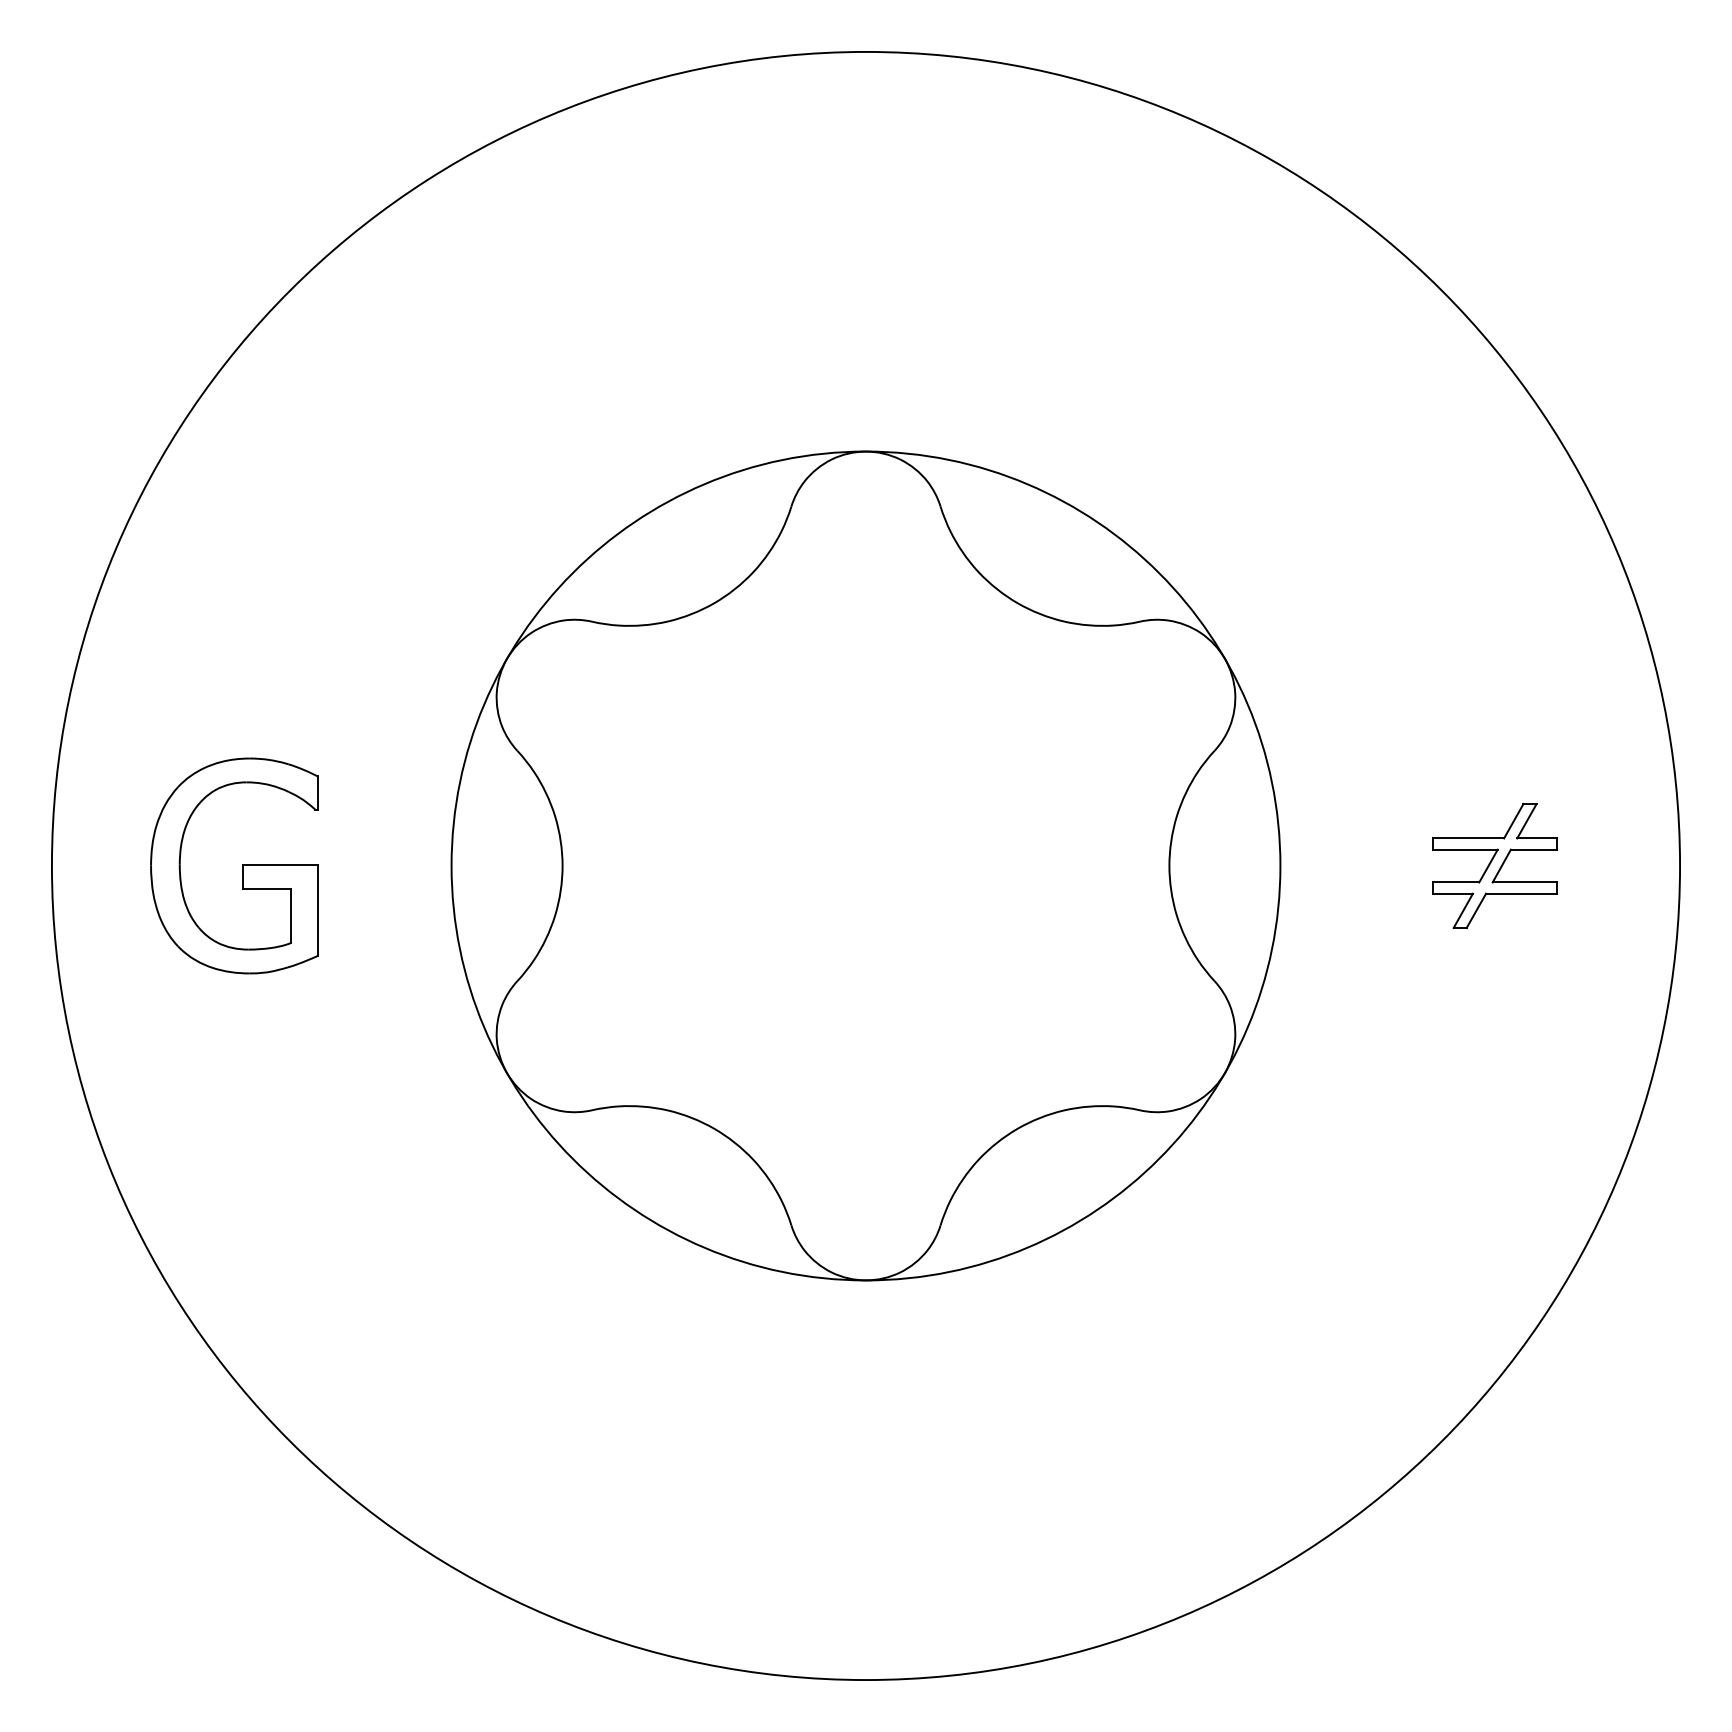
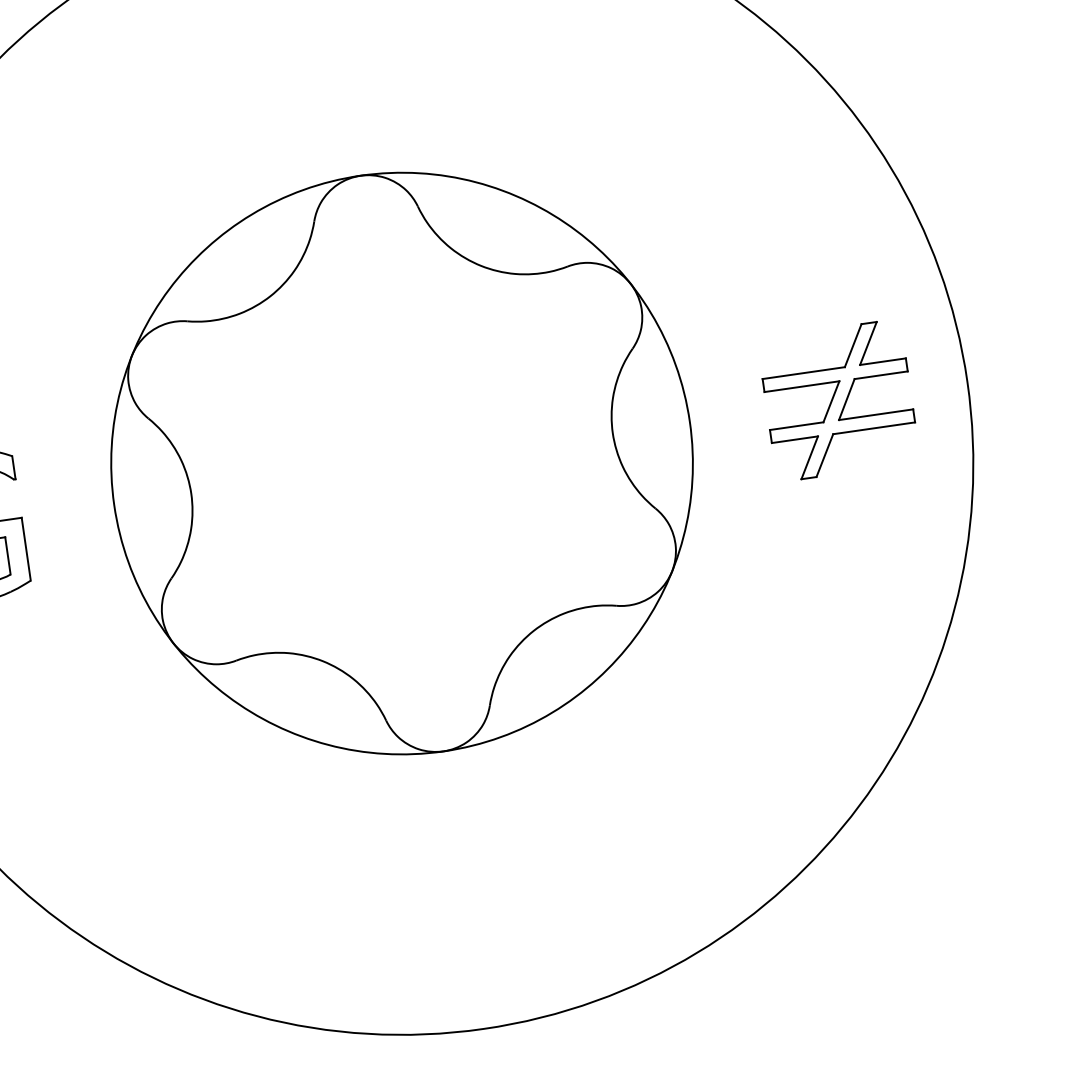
part: (1494, 865) -> (838, 400), size x1.67

